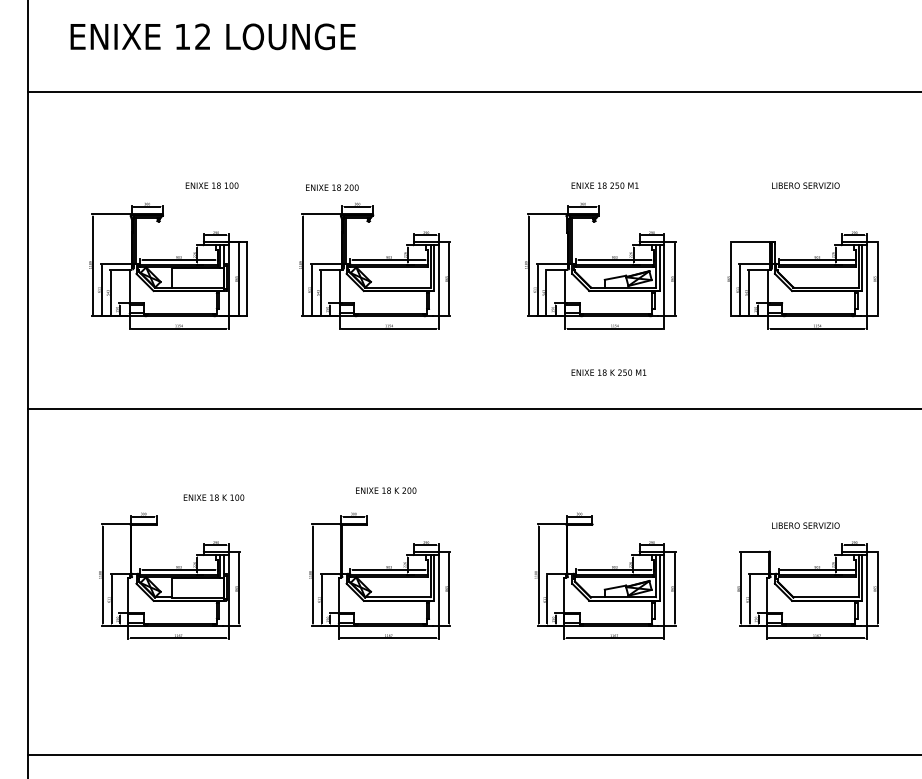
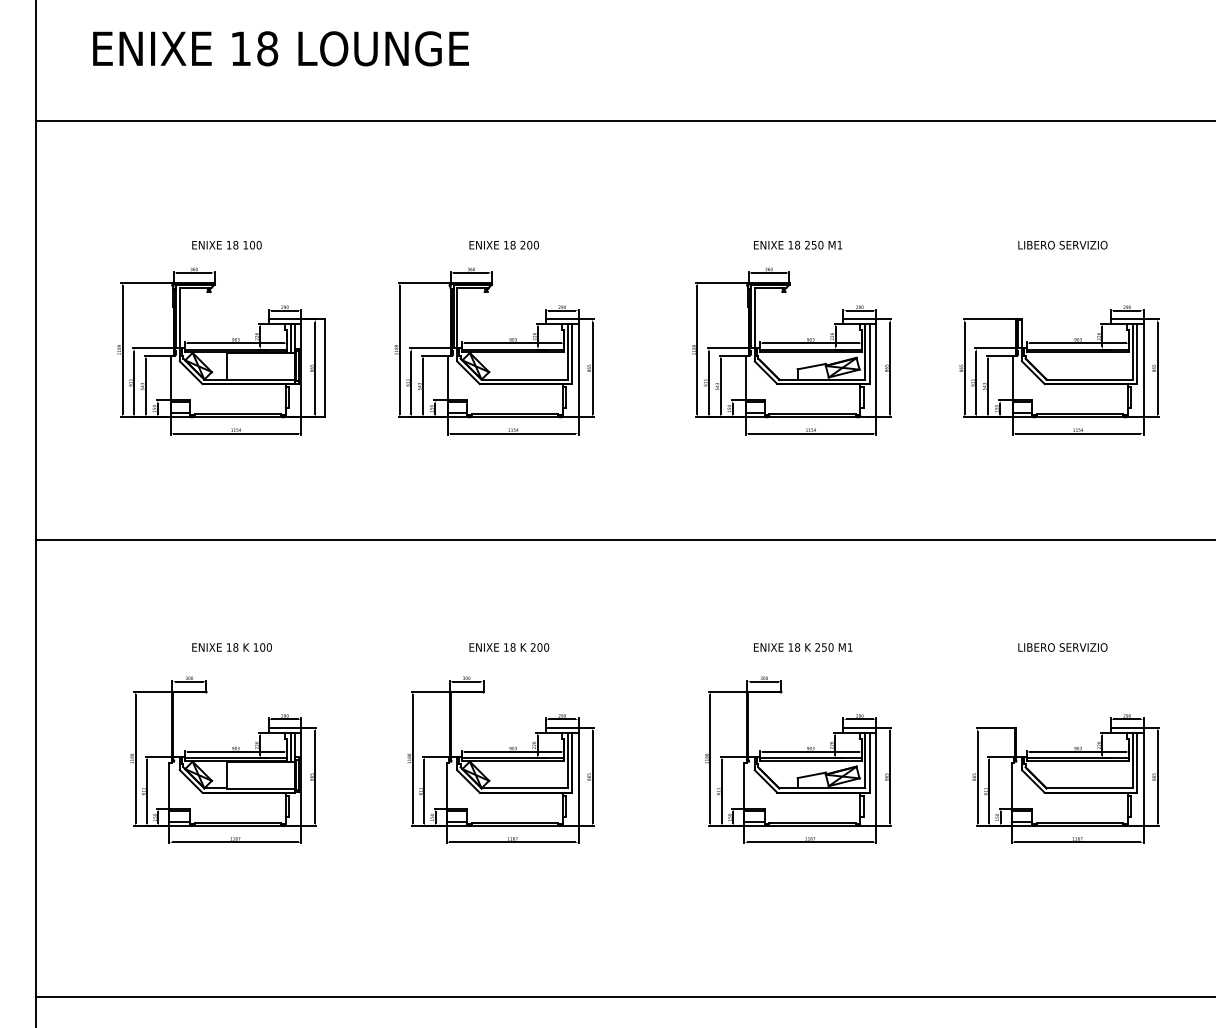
text: (202, 36) -> (267, 48), 12 -> 18
text: (211, 185) -> (226, 244), moved
text: (332, 187) -> (504, 244), moved
text: (608, 372) -> (802, 647), moved
text: (213, 497) -> (231, 647), moved
text: (805, 525) -> (1062, 647), moved

